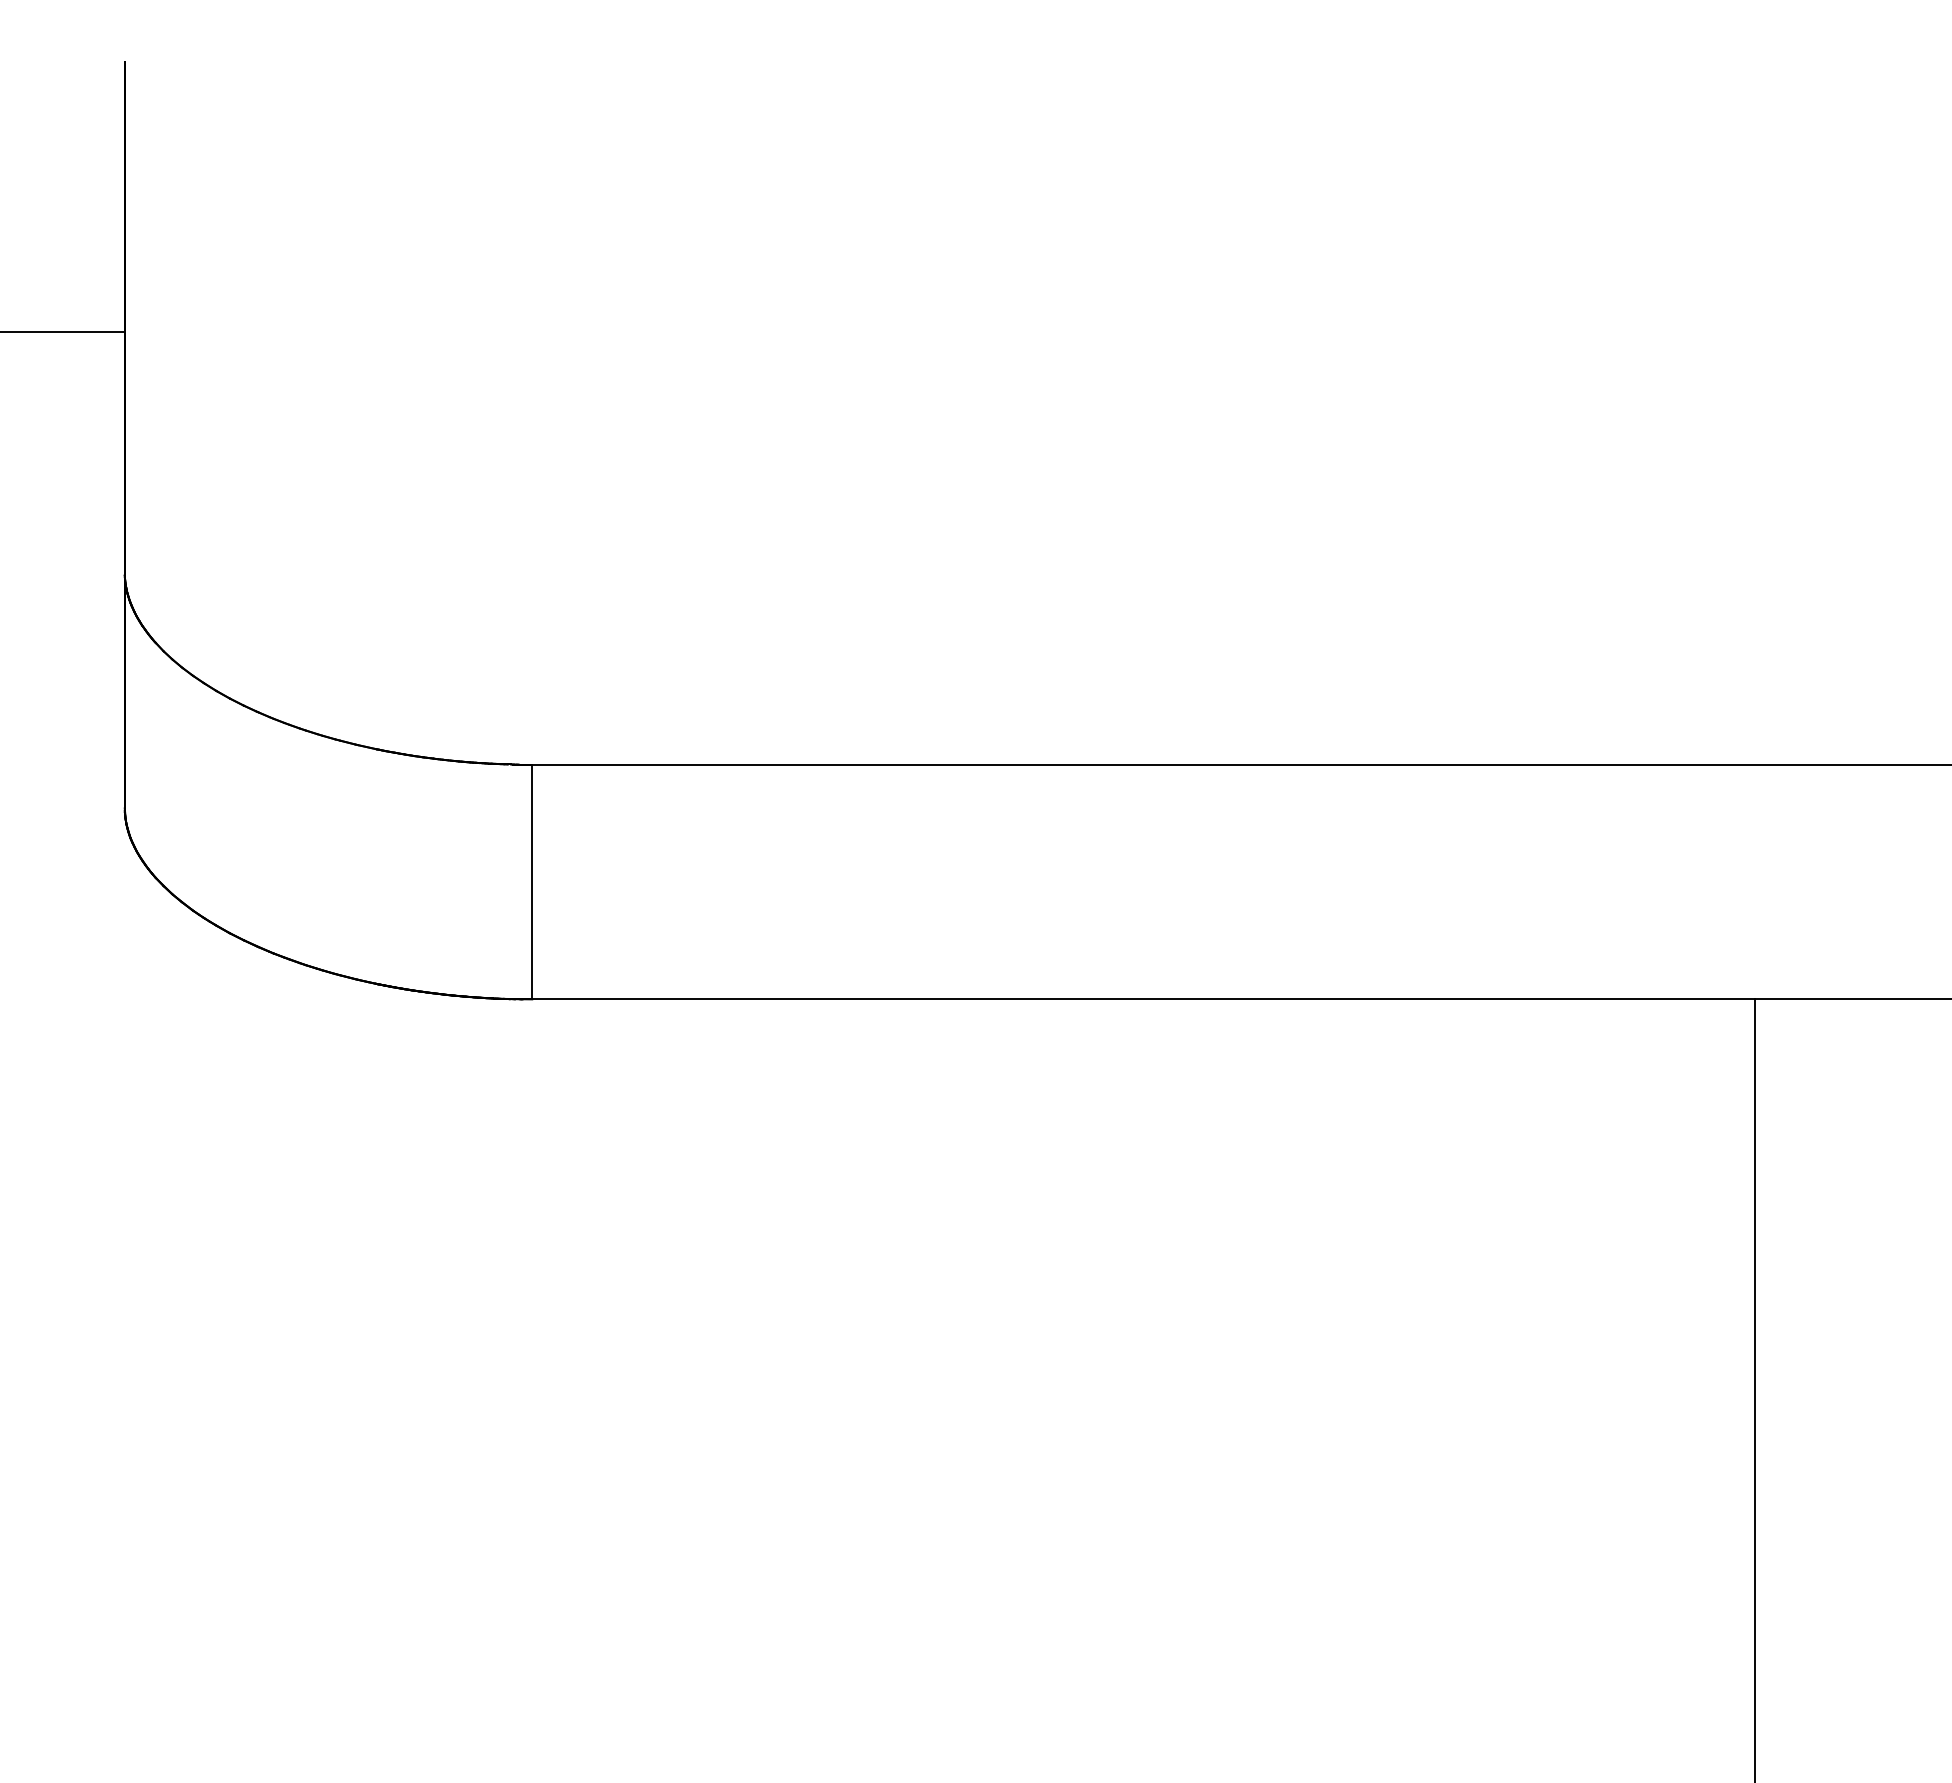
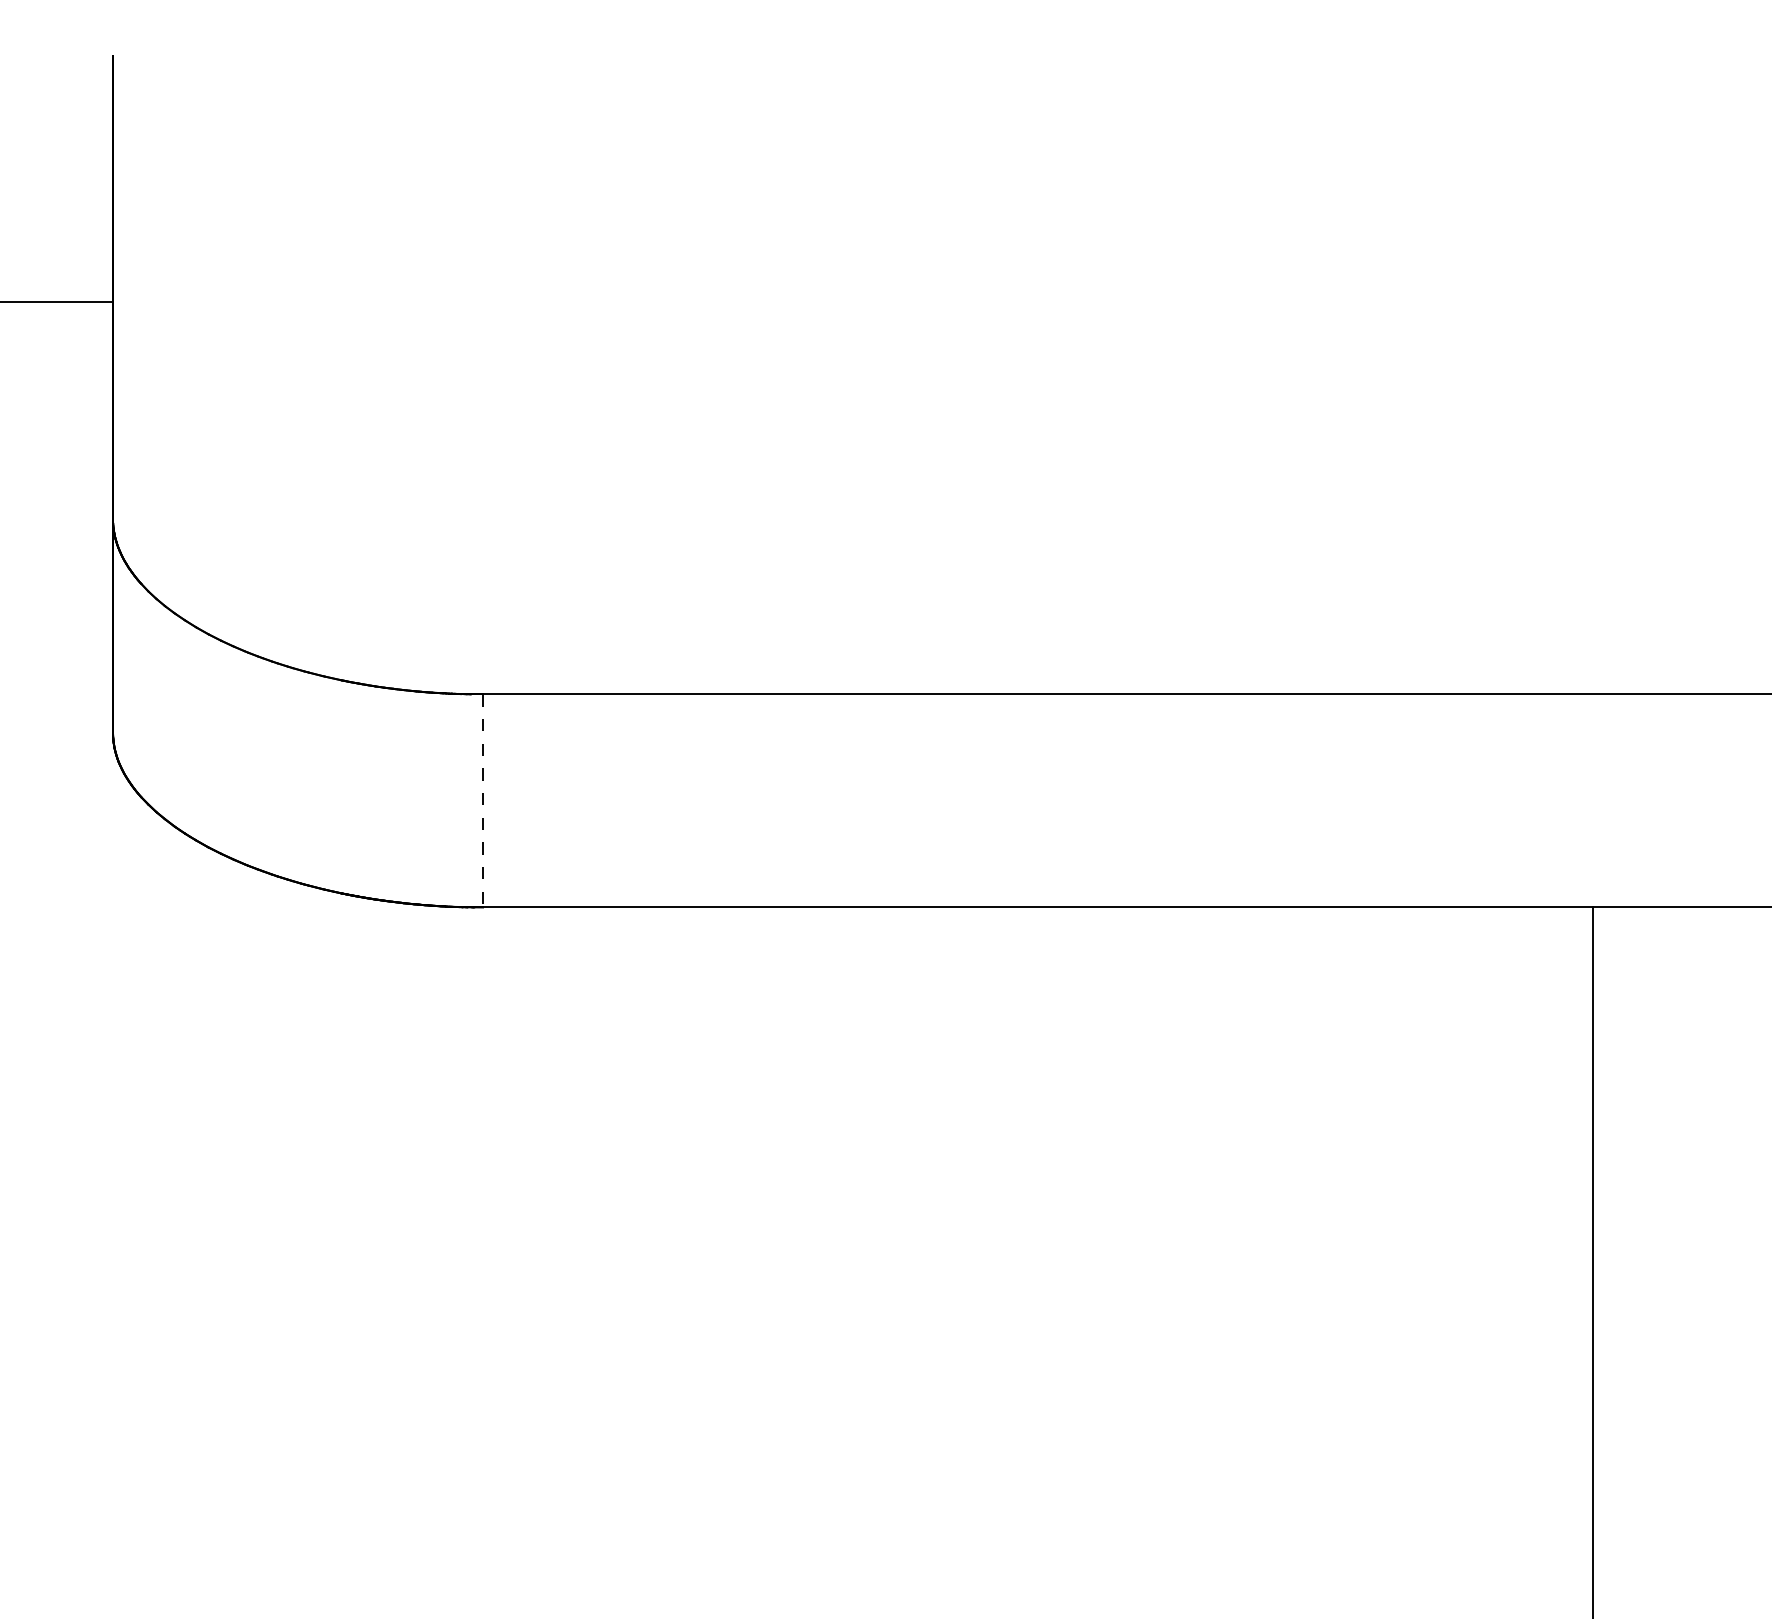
line: (532, 881) -> (483, 800), solid -> dashed

